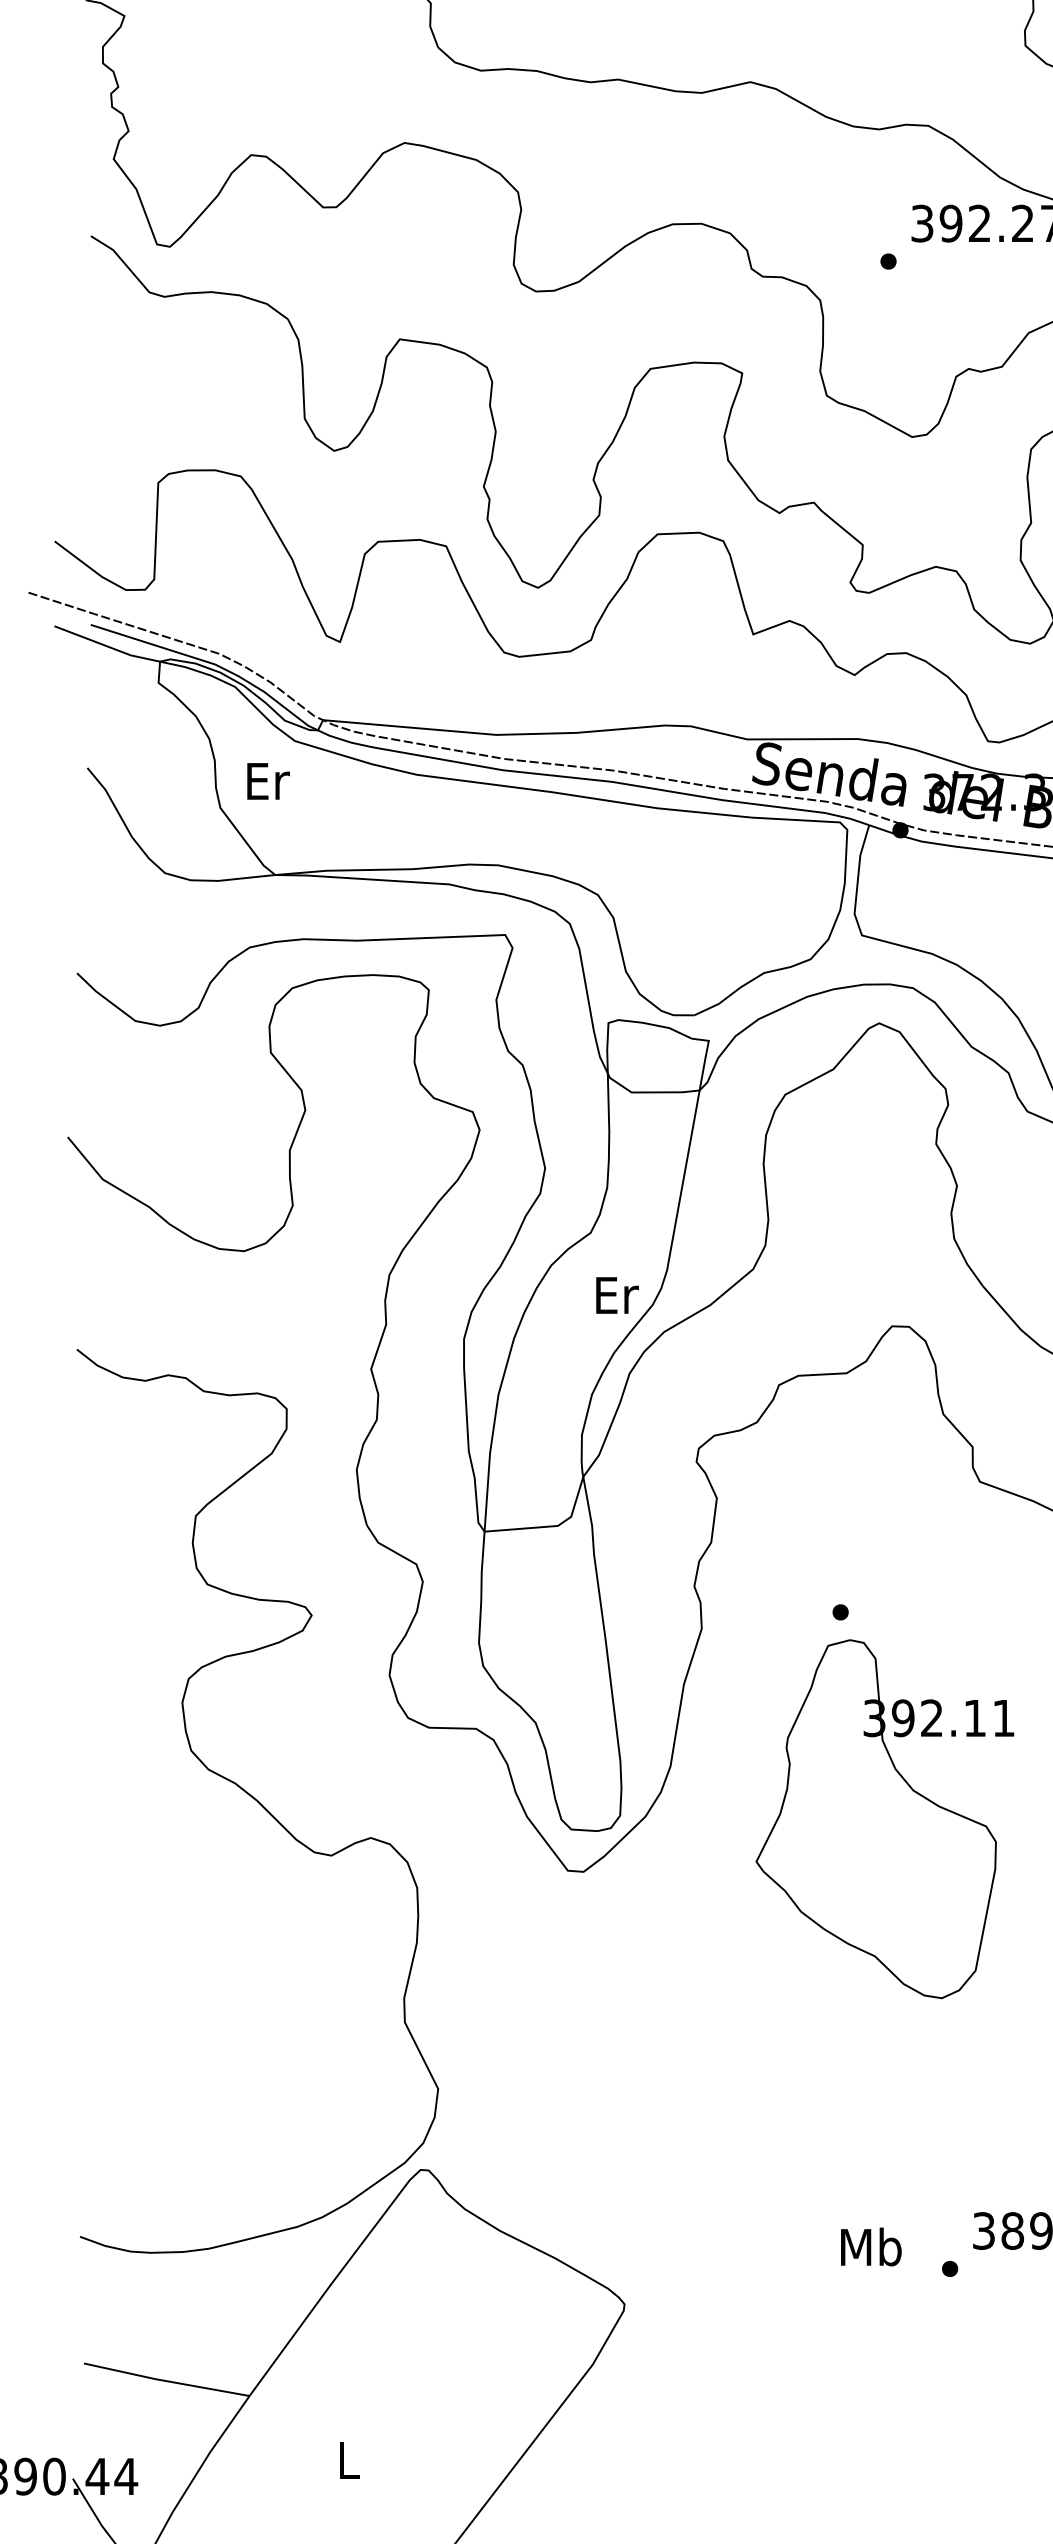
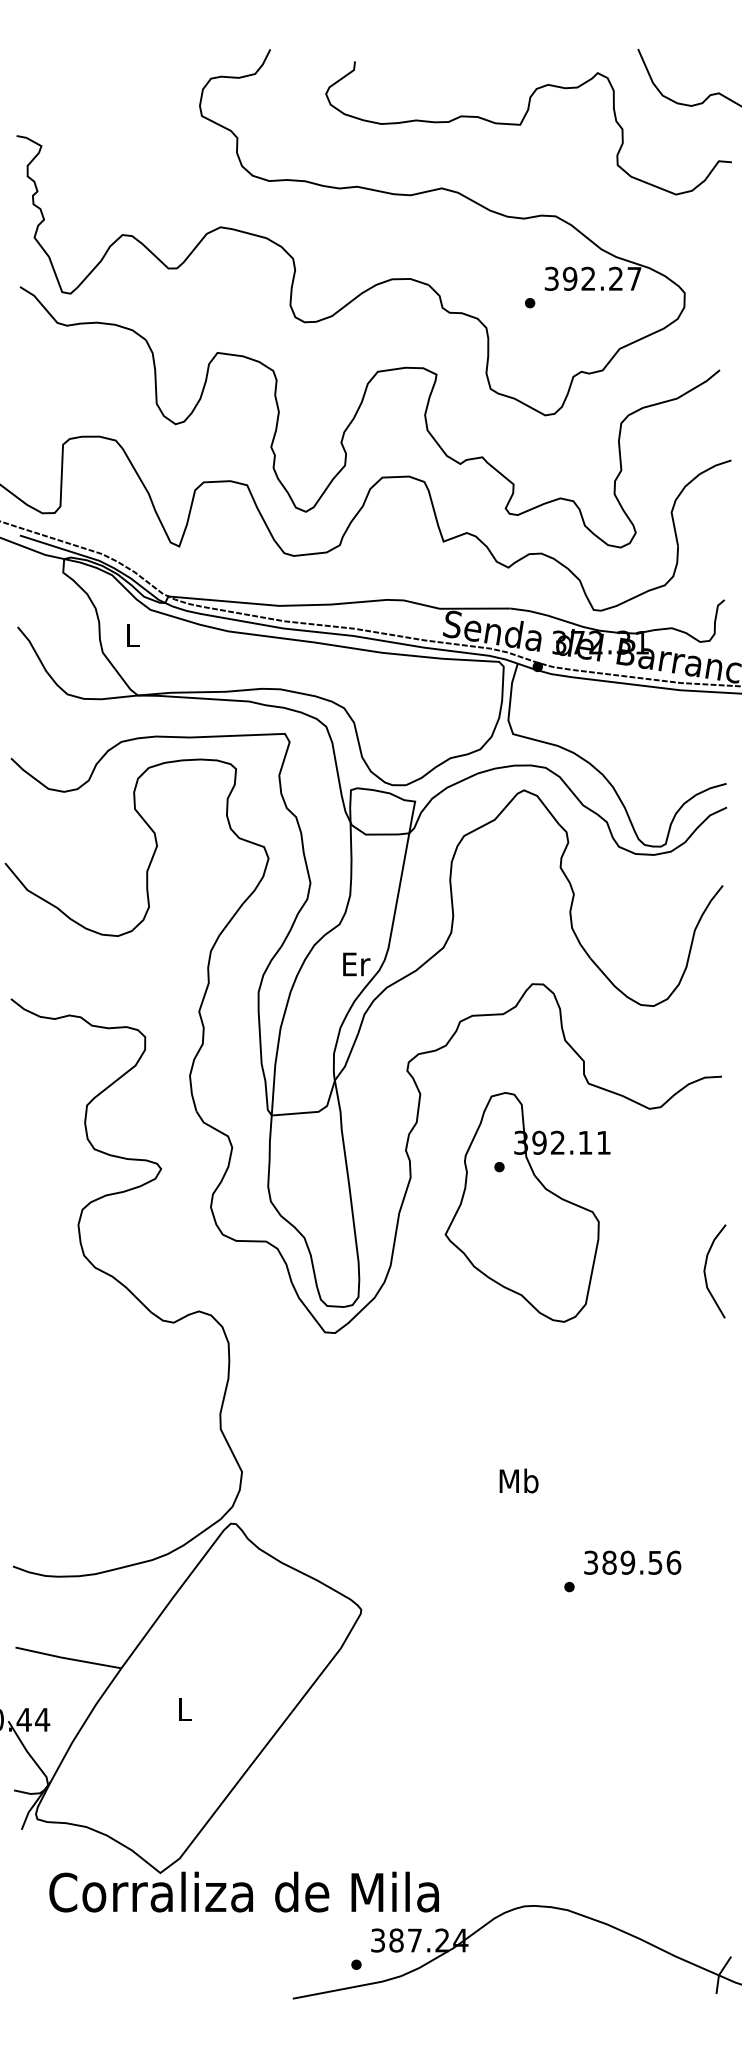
text: (268, 781) -> (133, 635), Er -> L
part: (884, 1819) -> (527, 1207), moved
text: (870, 2246) -> (518, 1480), moved

